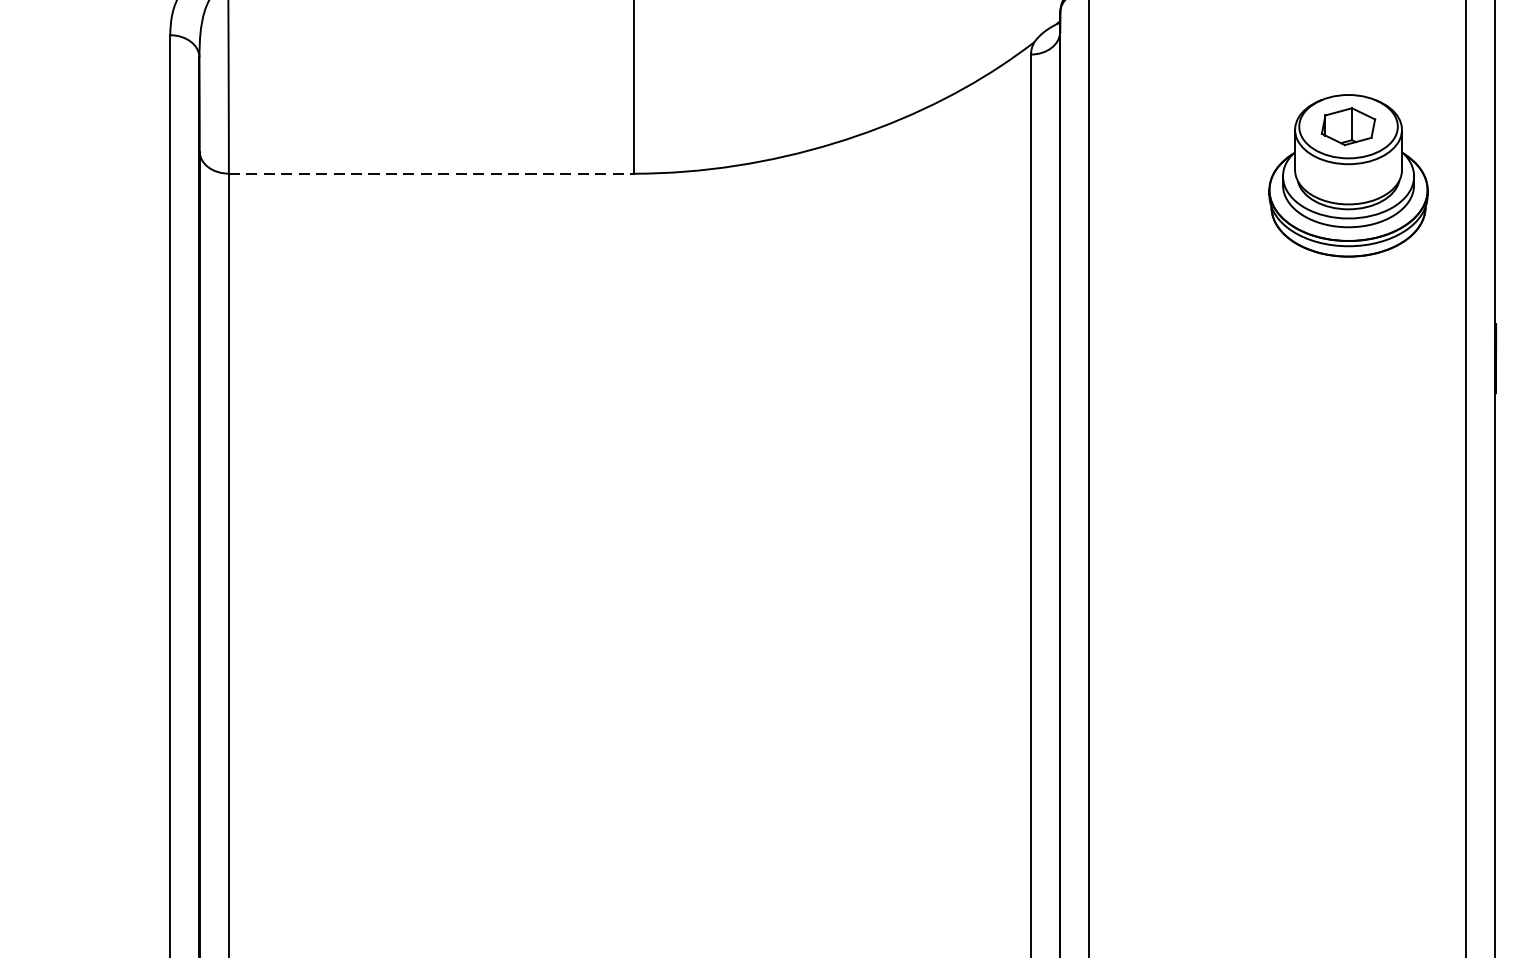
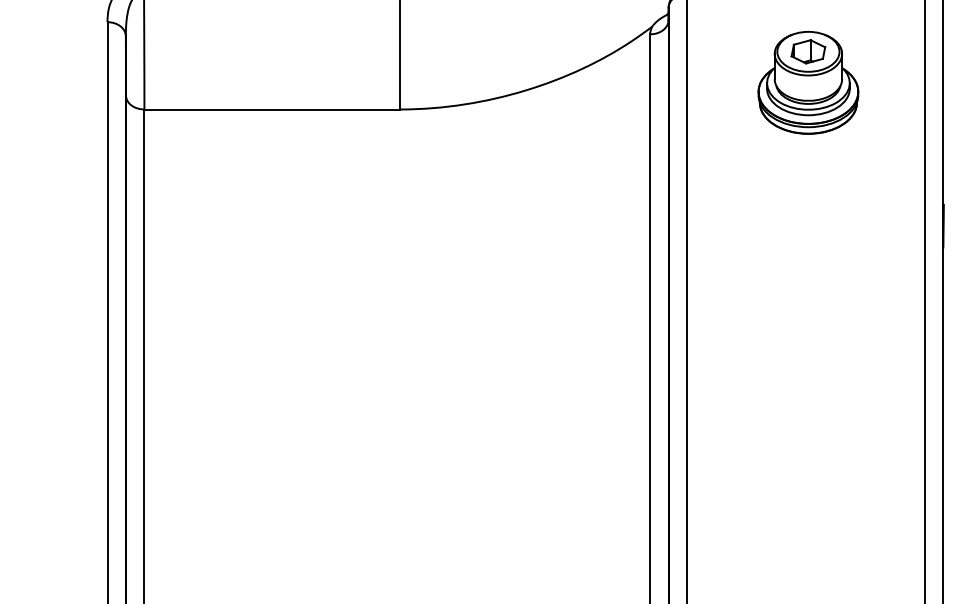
line: (431, 173) -> (272, 109), dashed -> solid
part: (1348, 175) -> (808, 82), moved

